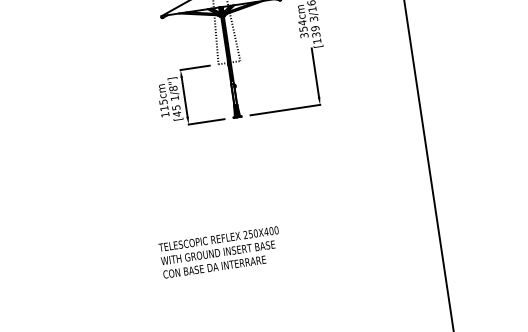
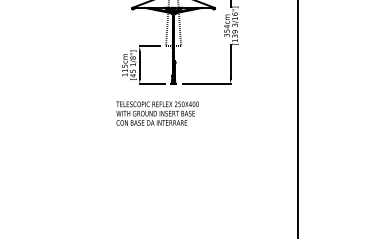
text: (220, 252) -> (157, 113), moved

